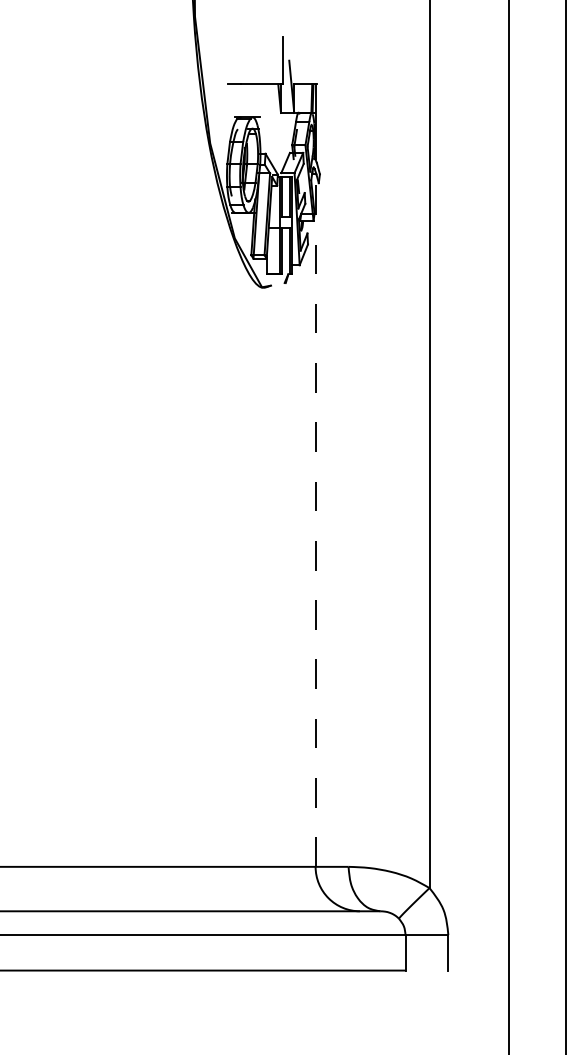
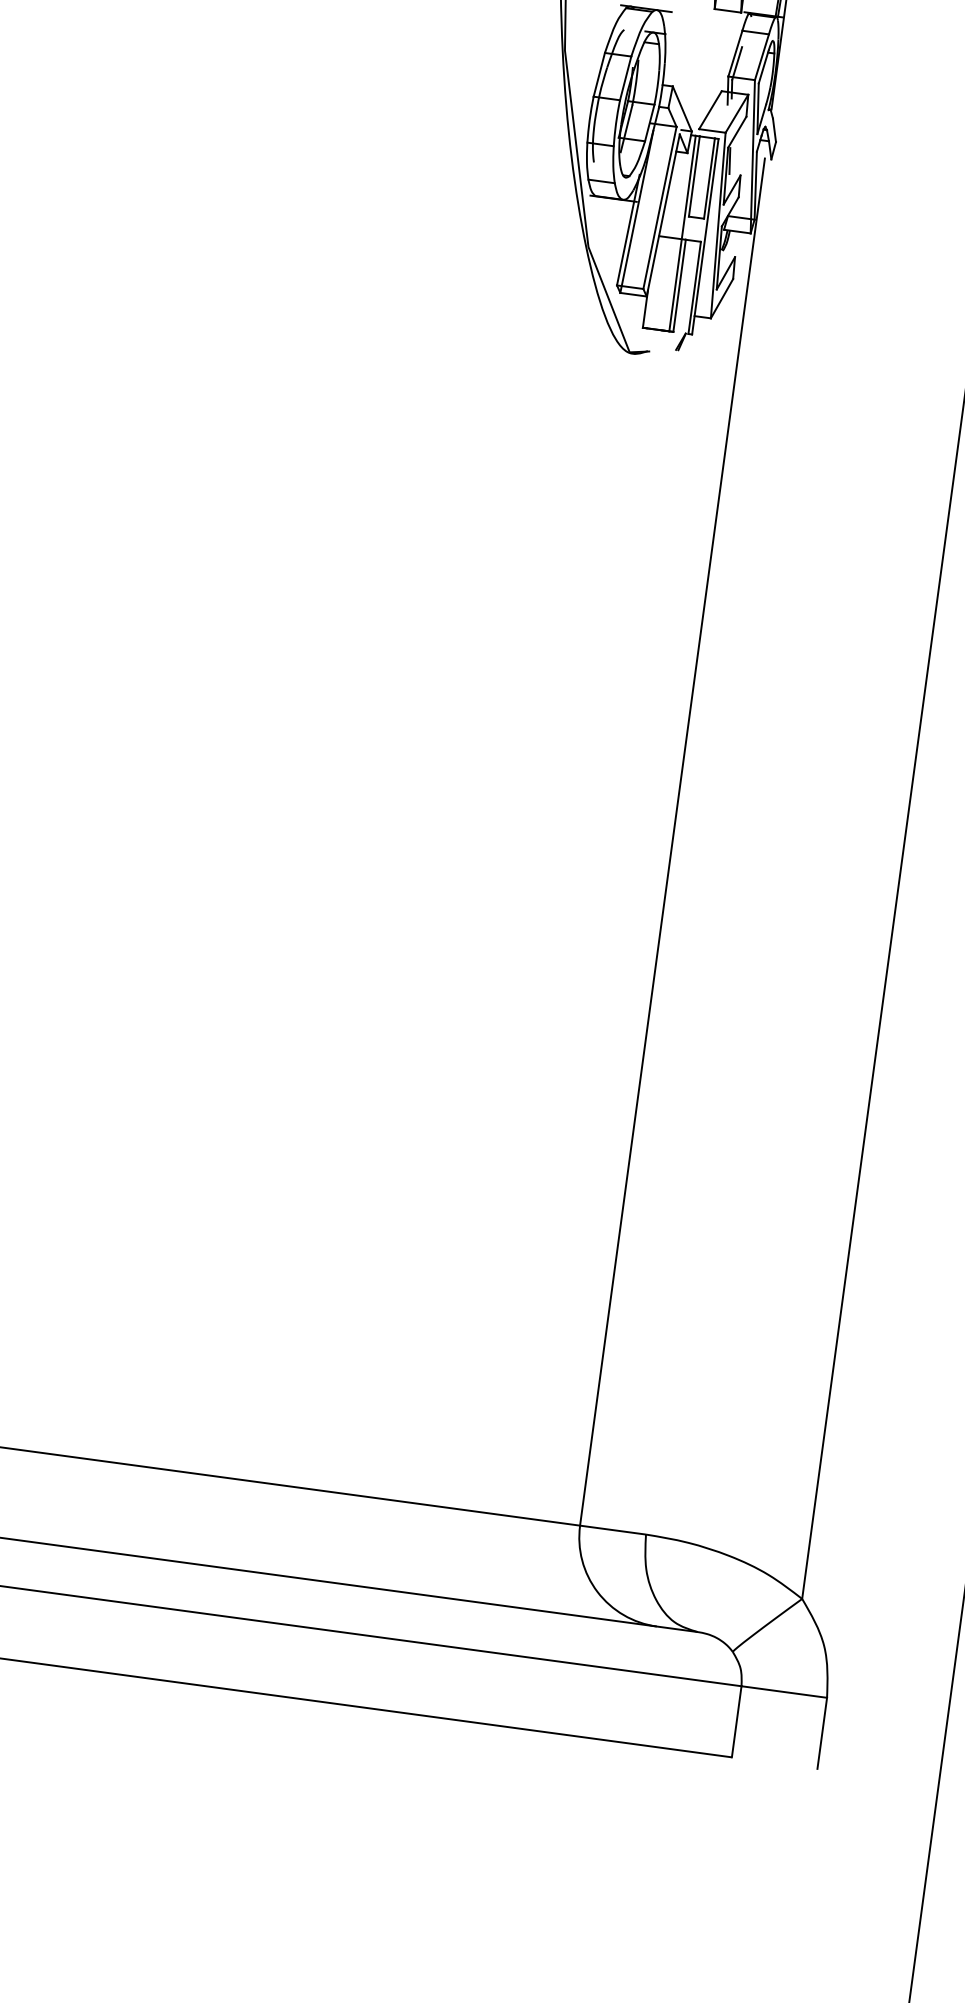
line: (315, 524) -> (672, 841), dashed -> solid

